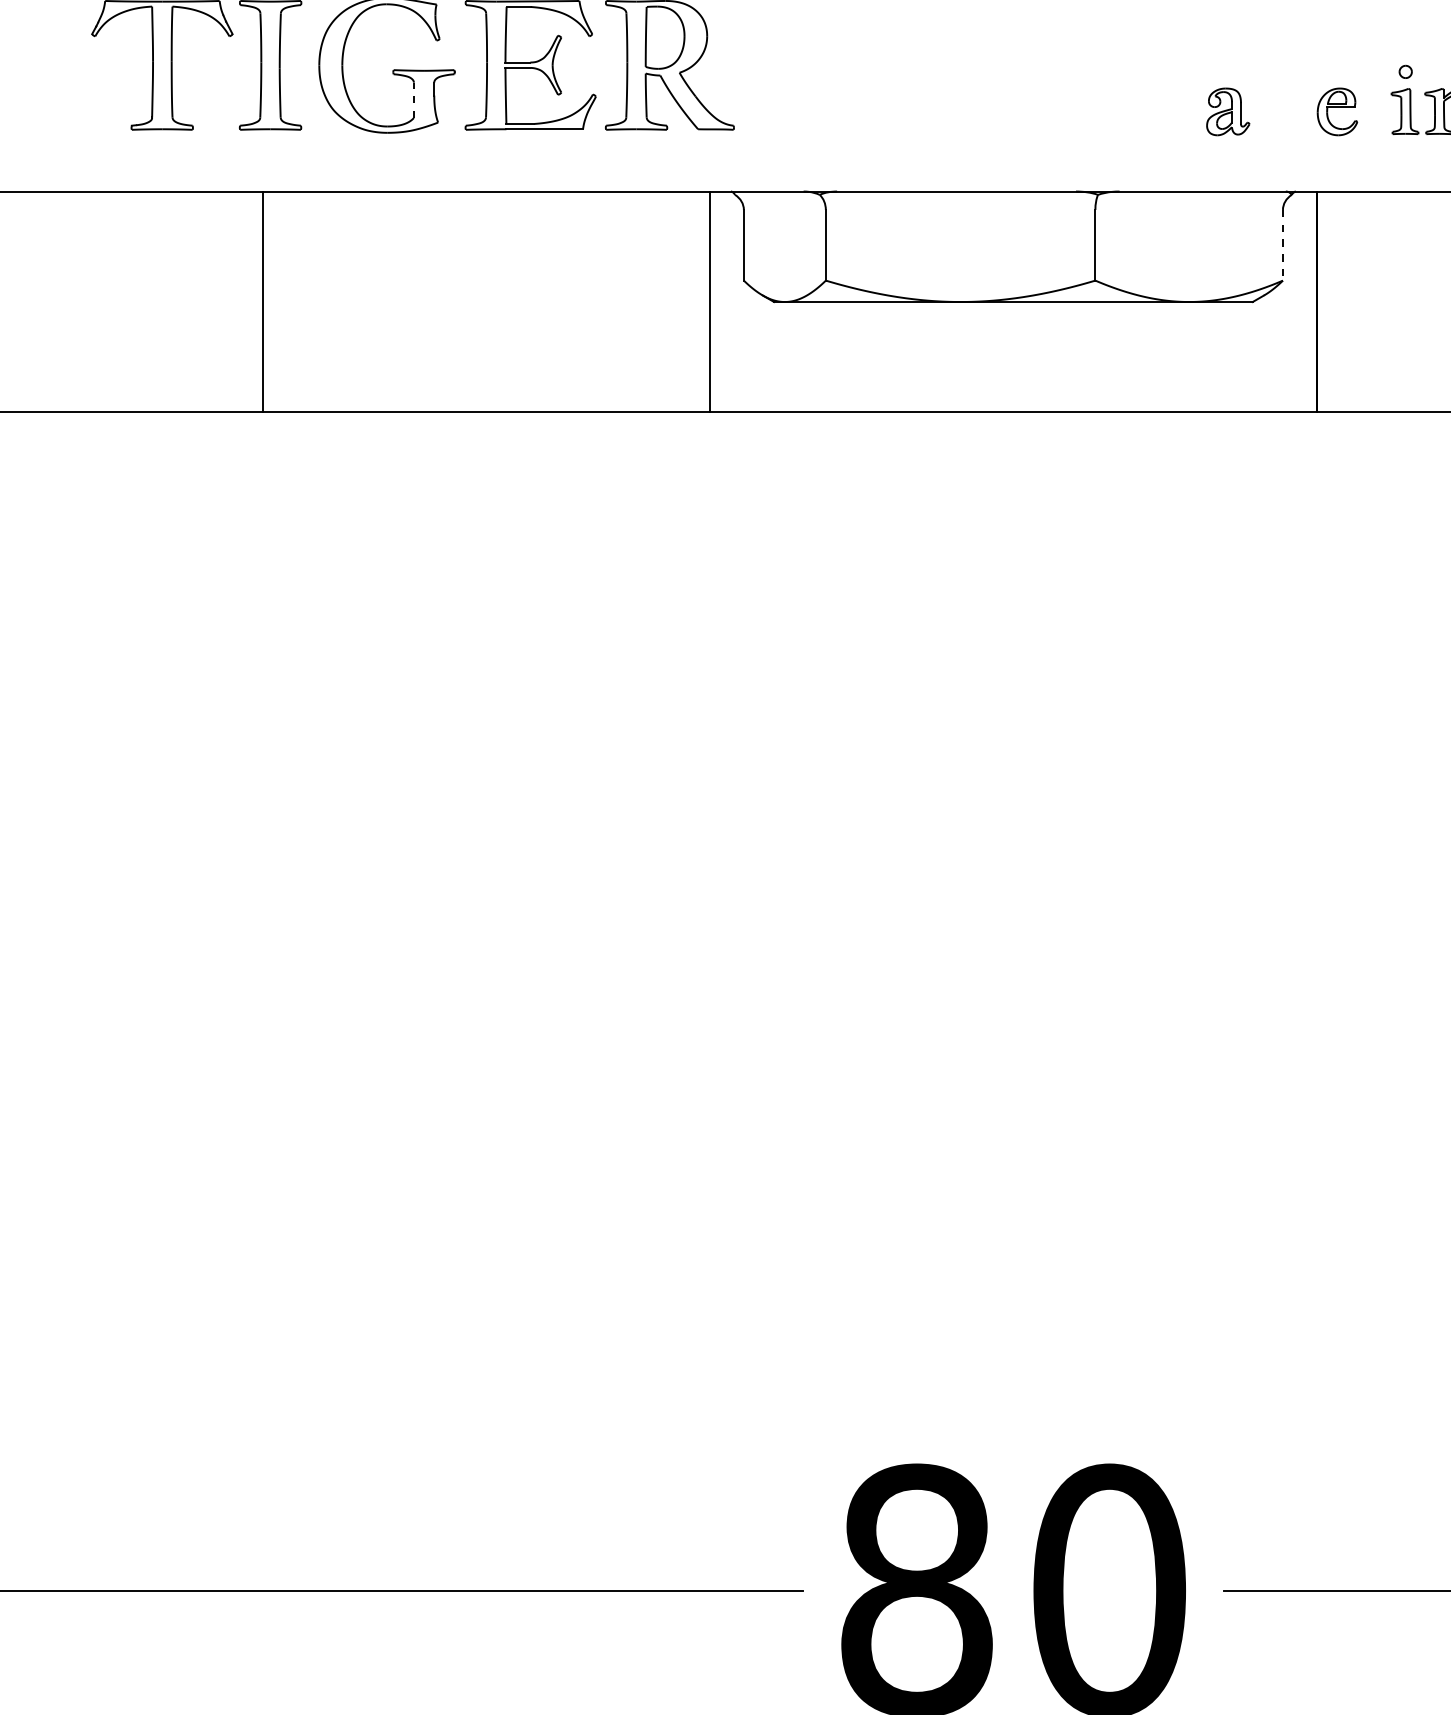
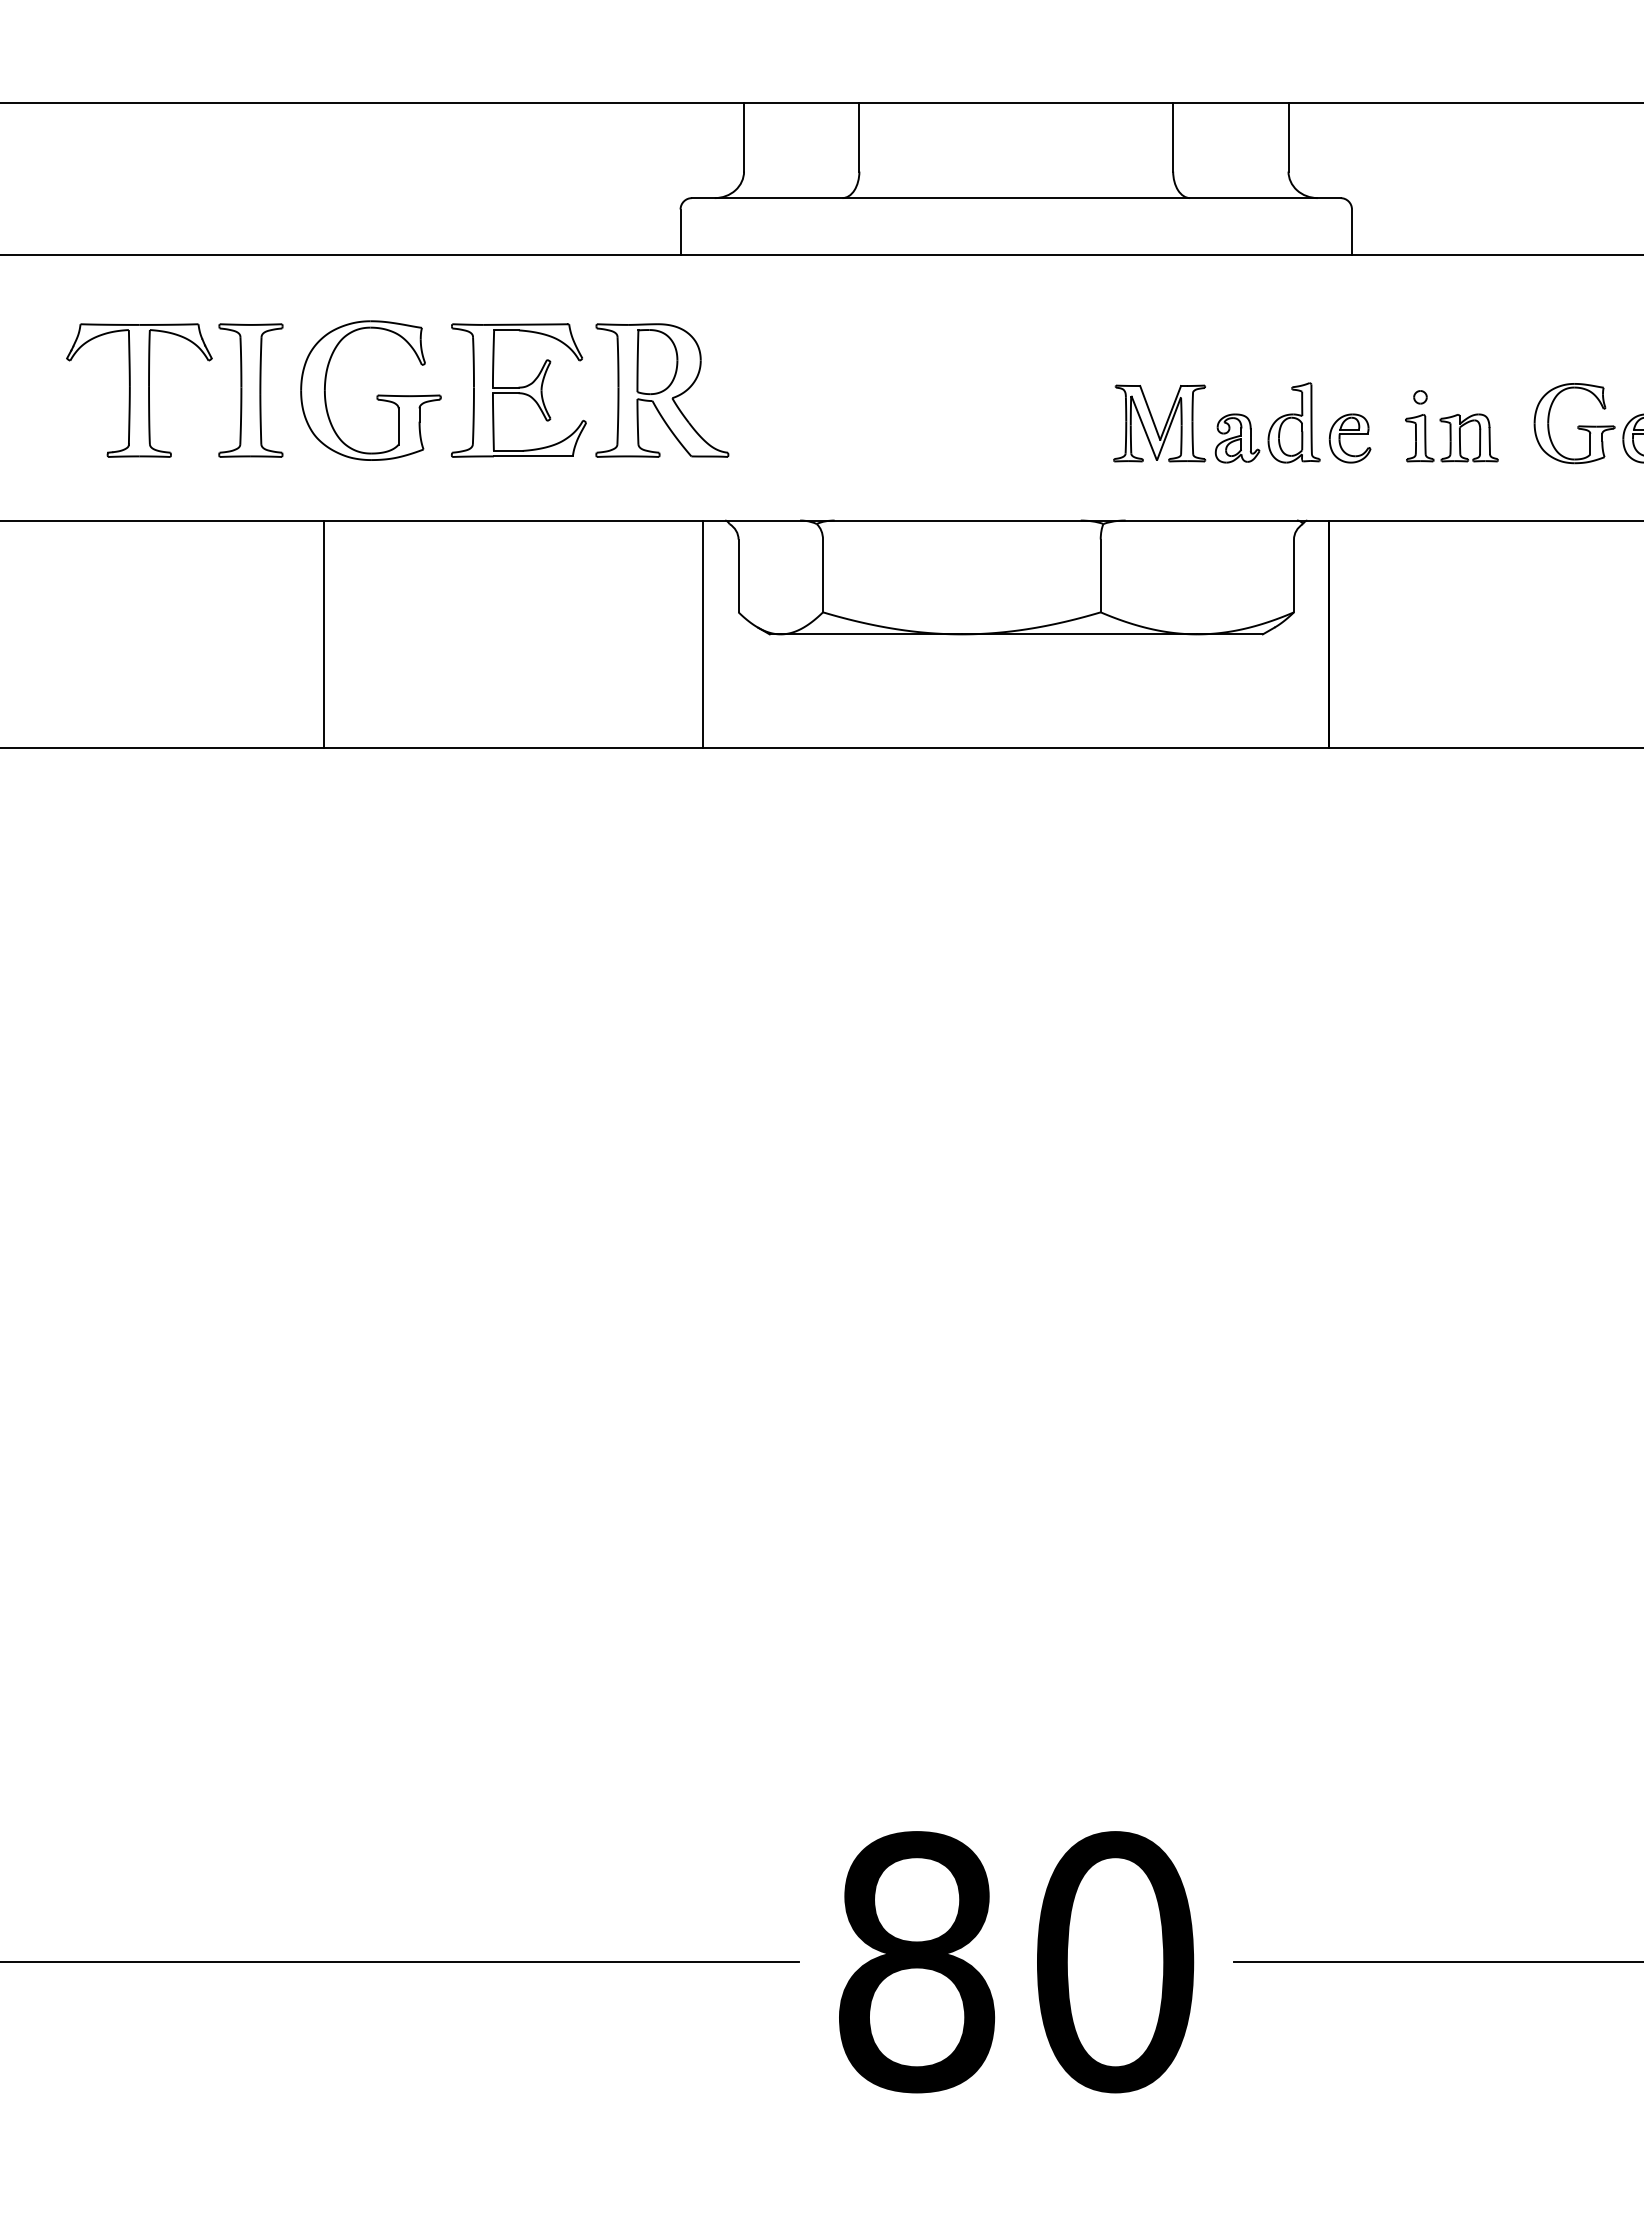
part: (1282, 96) -> (1293, 422), added
part: (1152, 97) -> (1159, 423), added
line: (413, 100) -> (398, 426), dashed -> solid
line: (1282, 245) -> (1293, 576), dashed -> solid
line: (262, 302) -> (323, 634), moved

